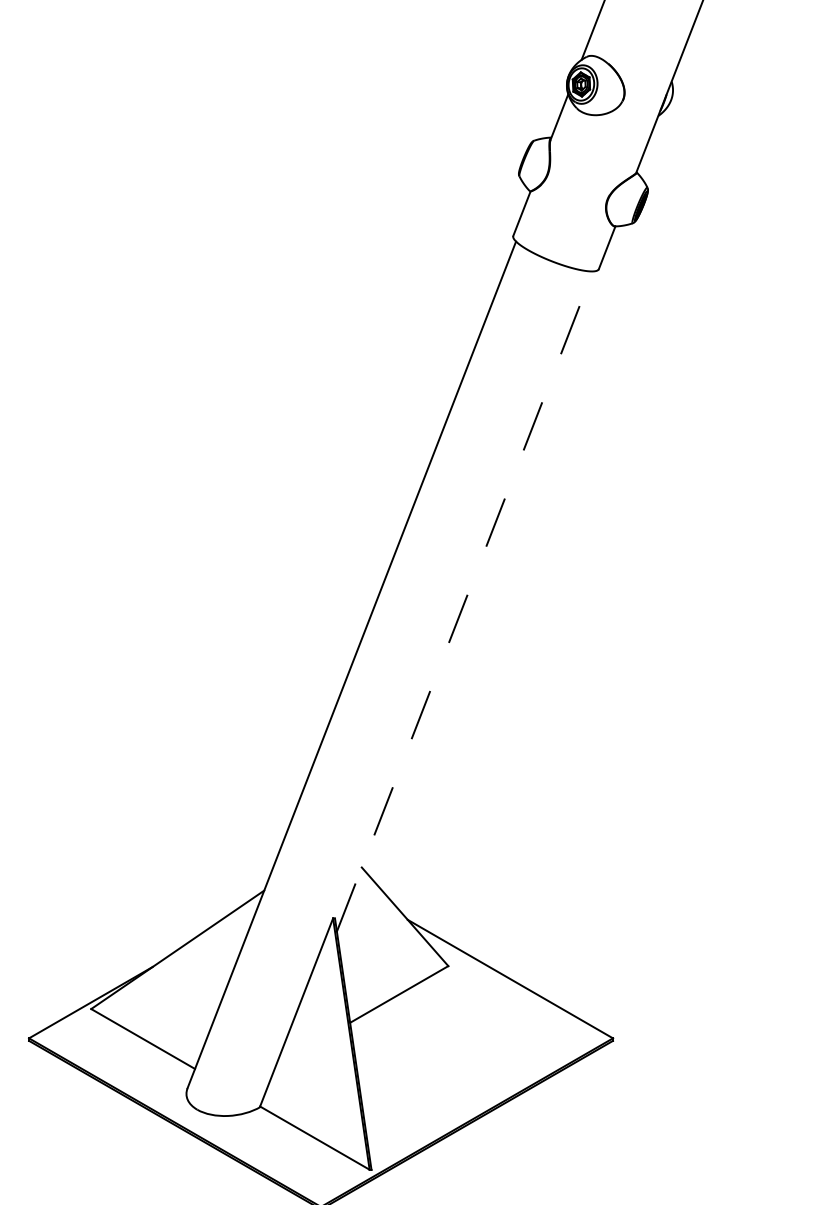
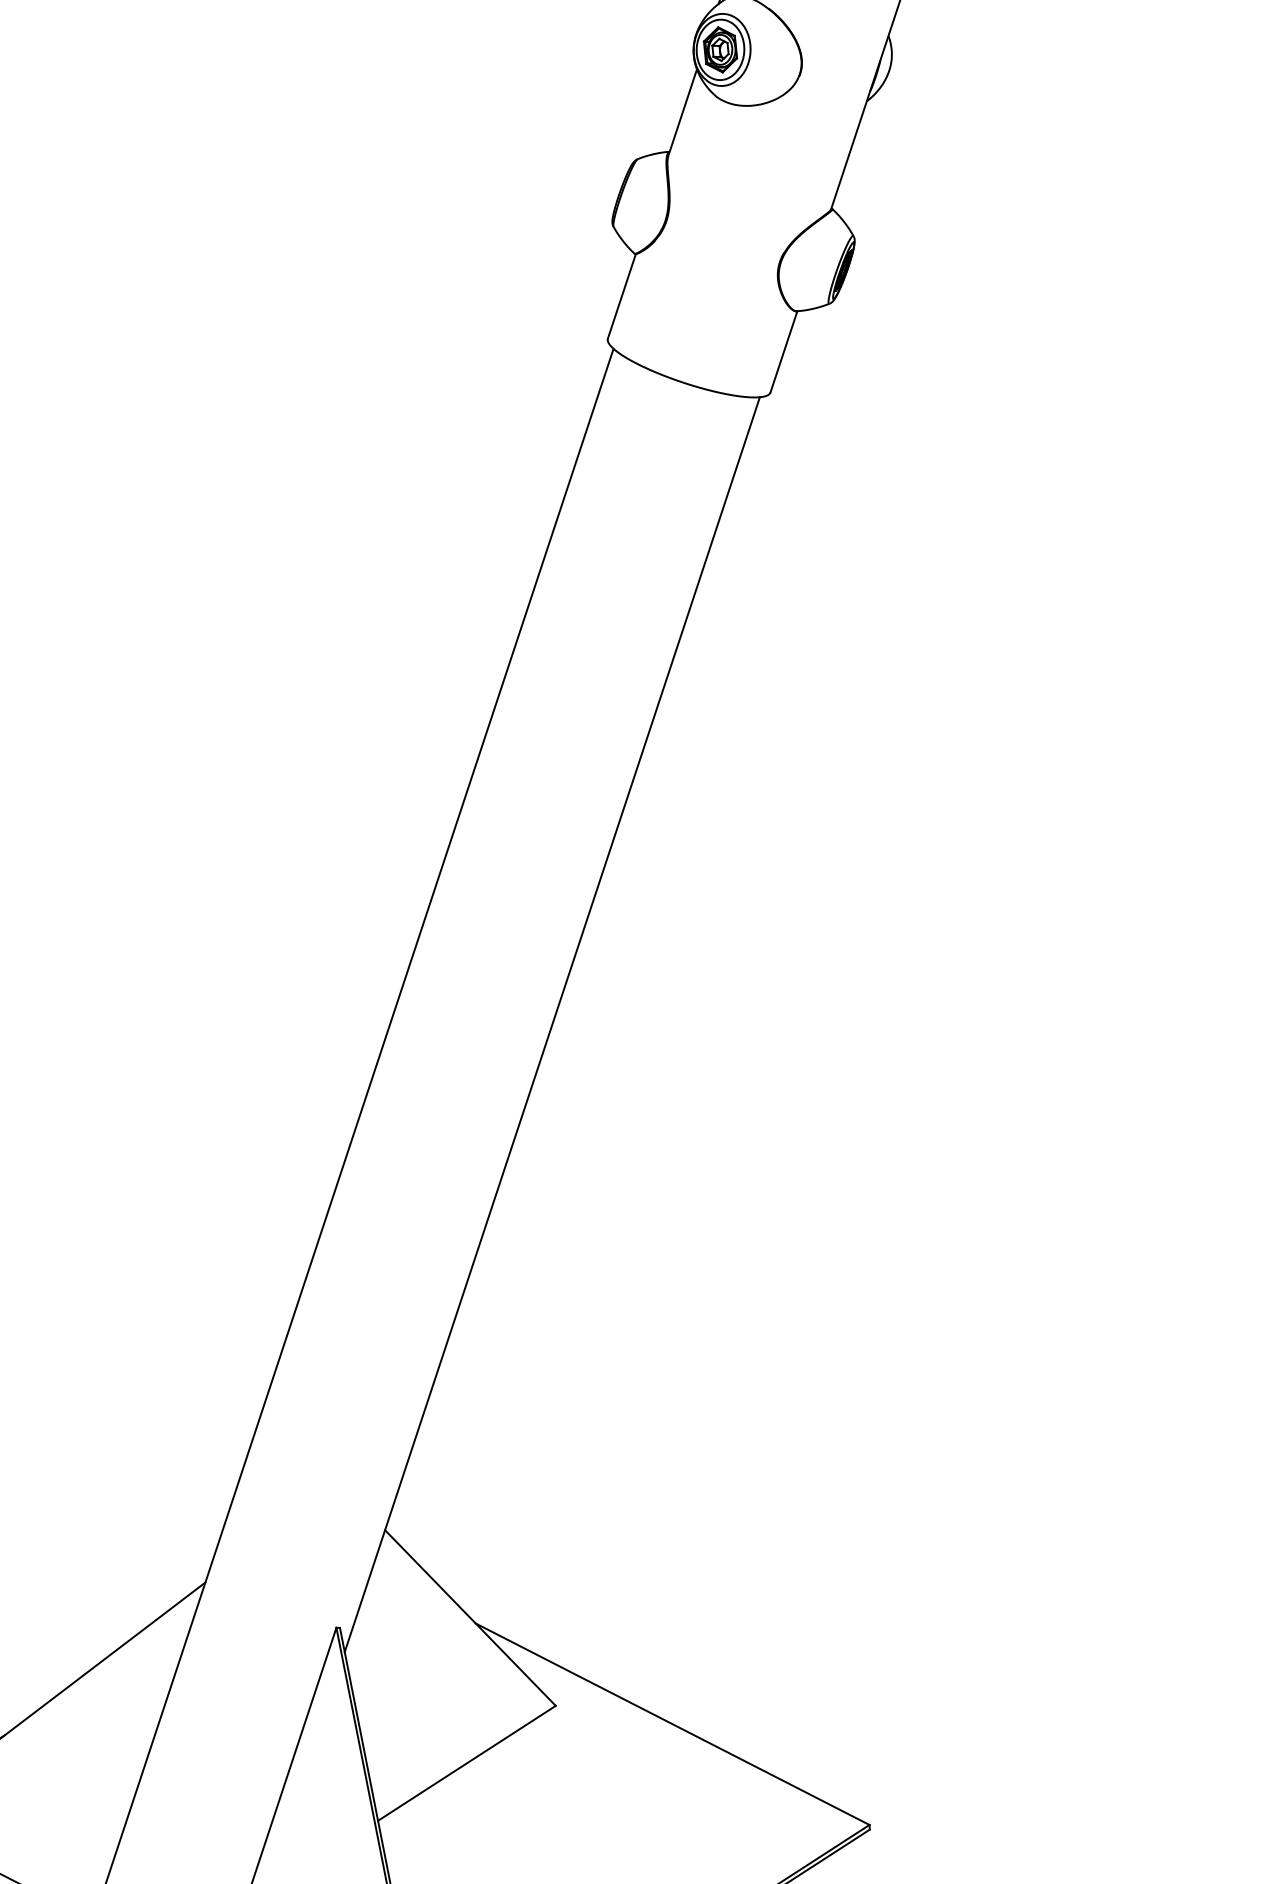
line: (465, 601) -> (553, 1024), dashed -> solid

